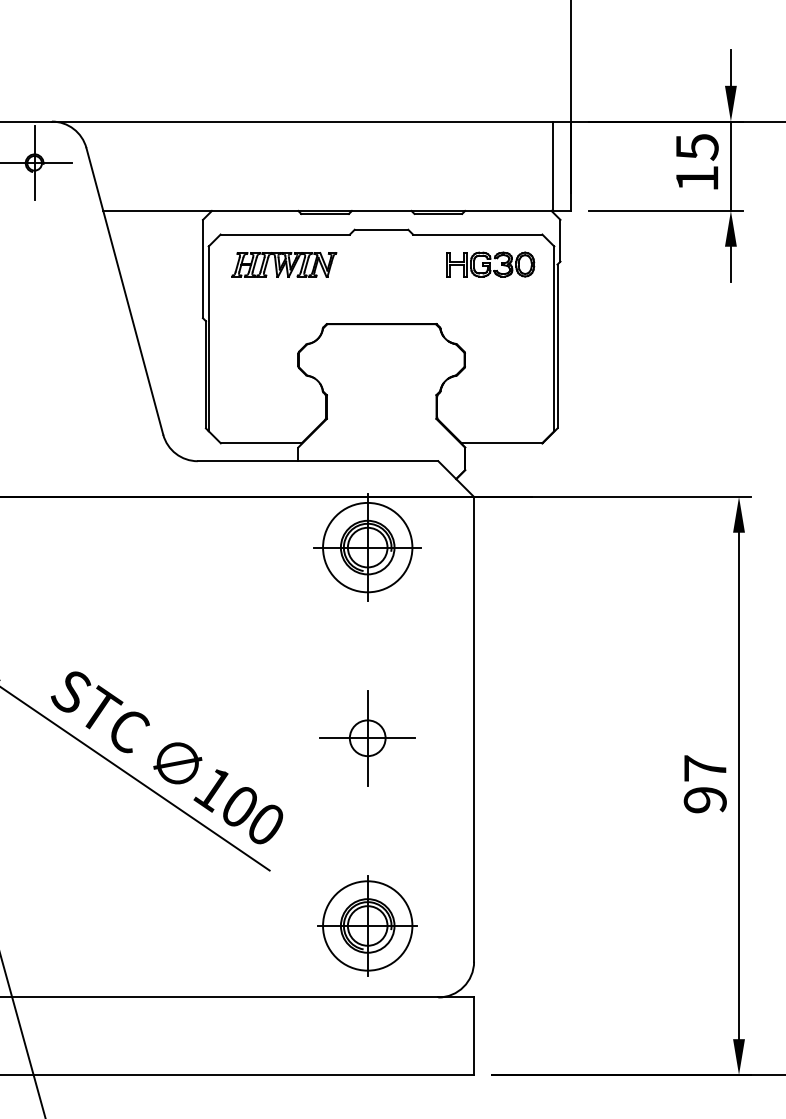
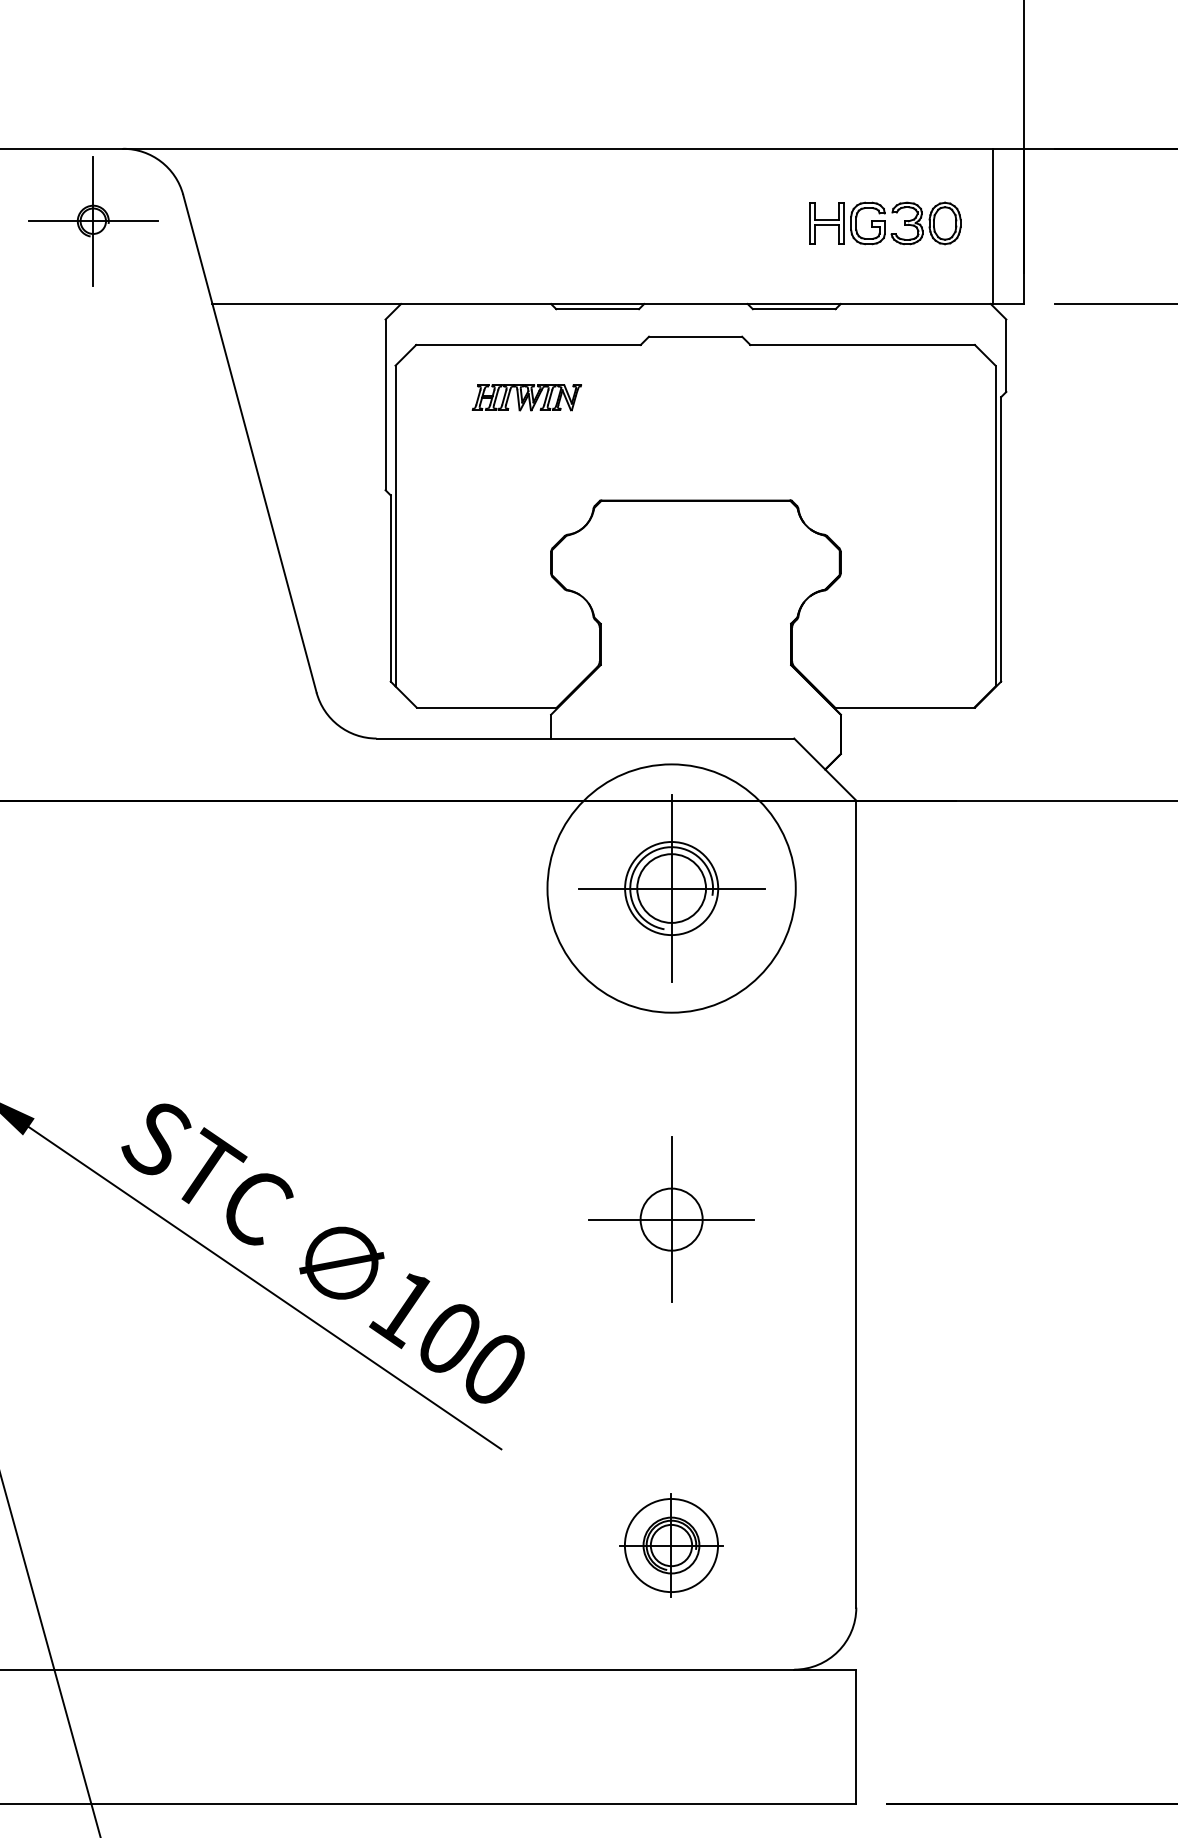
part: (284, 264) -> (527, 396), size x0.6
part: (490, 264) -> (884, 223), moved
circle: (367, 547) -> (671, 888), size x1.6
part: (367, 925) -> (671, 1544), size x0.6

